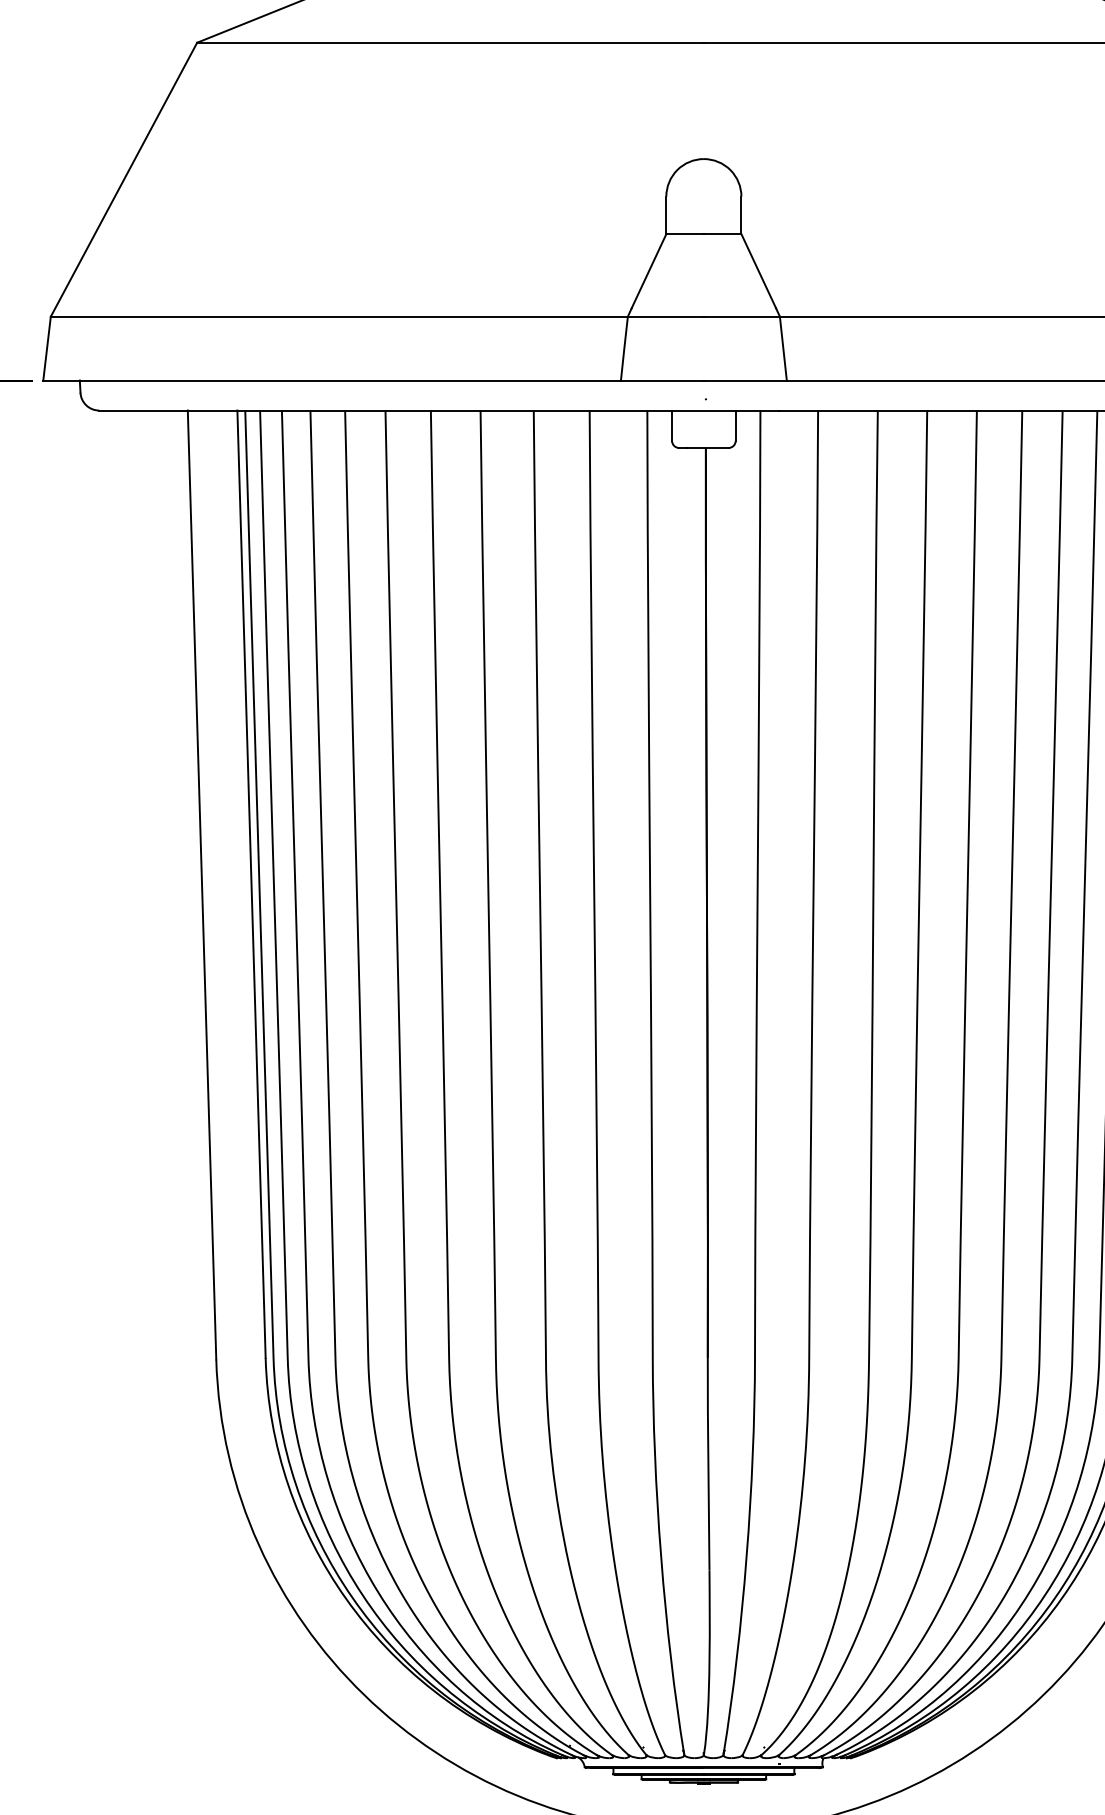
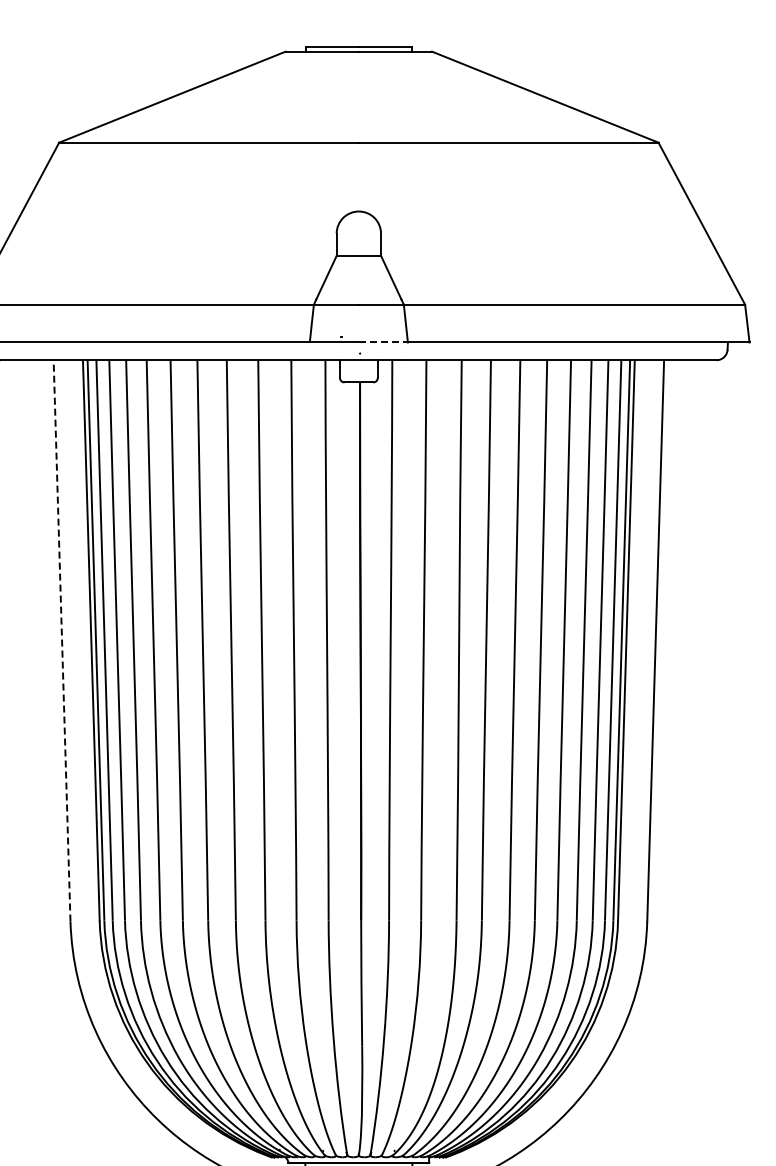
line: (745, 380) -> (383, 342), solid -> dashed
line: (202, 884) -> (62, 640), solid -> dashed

